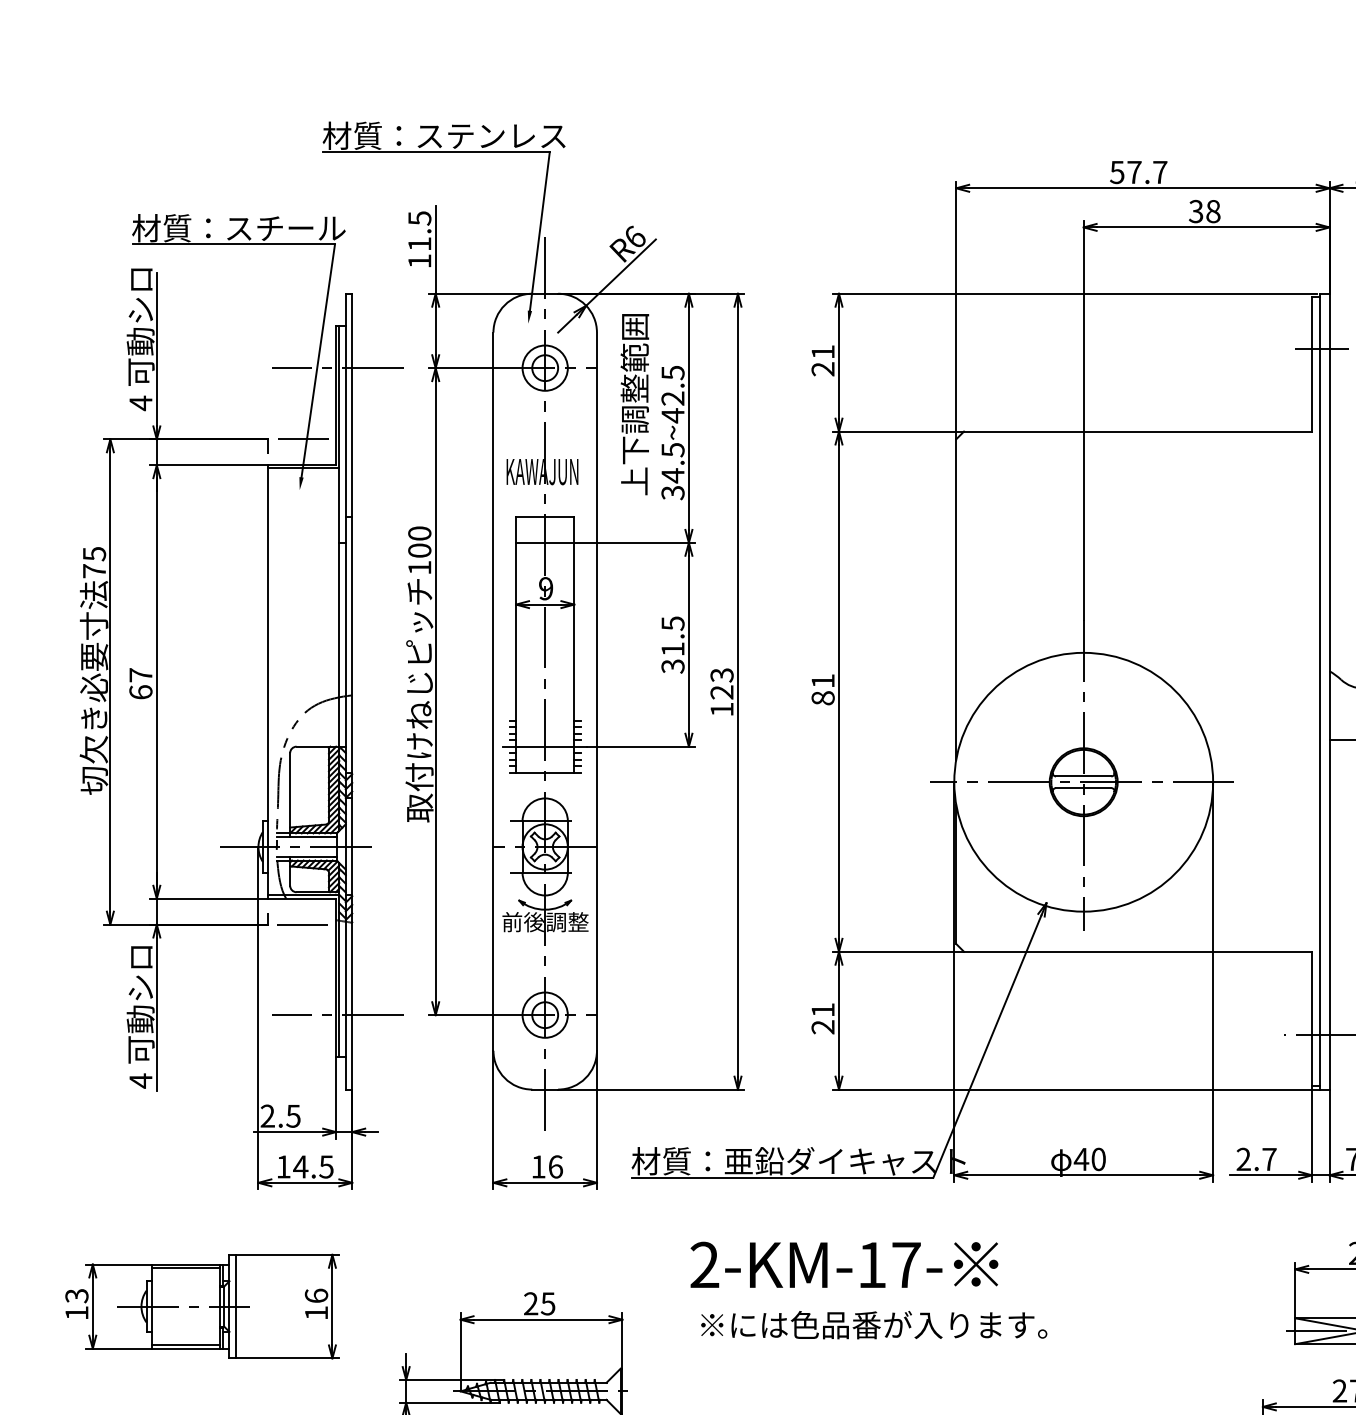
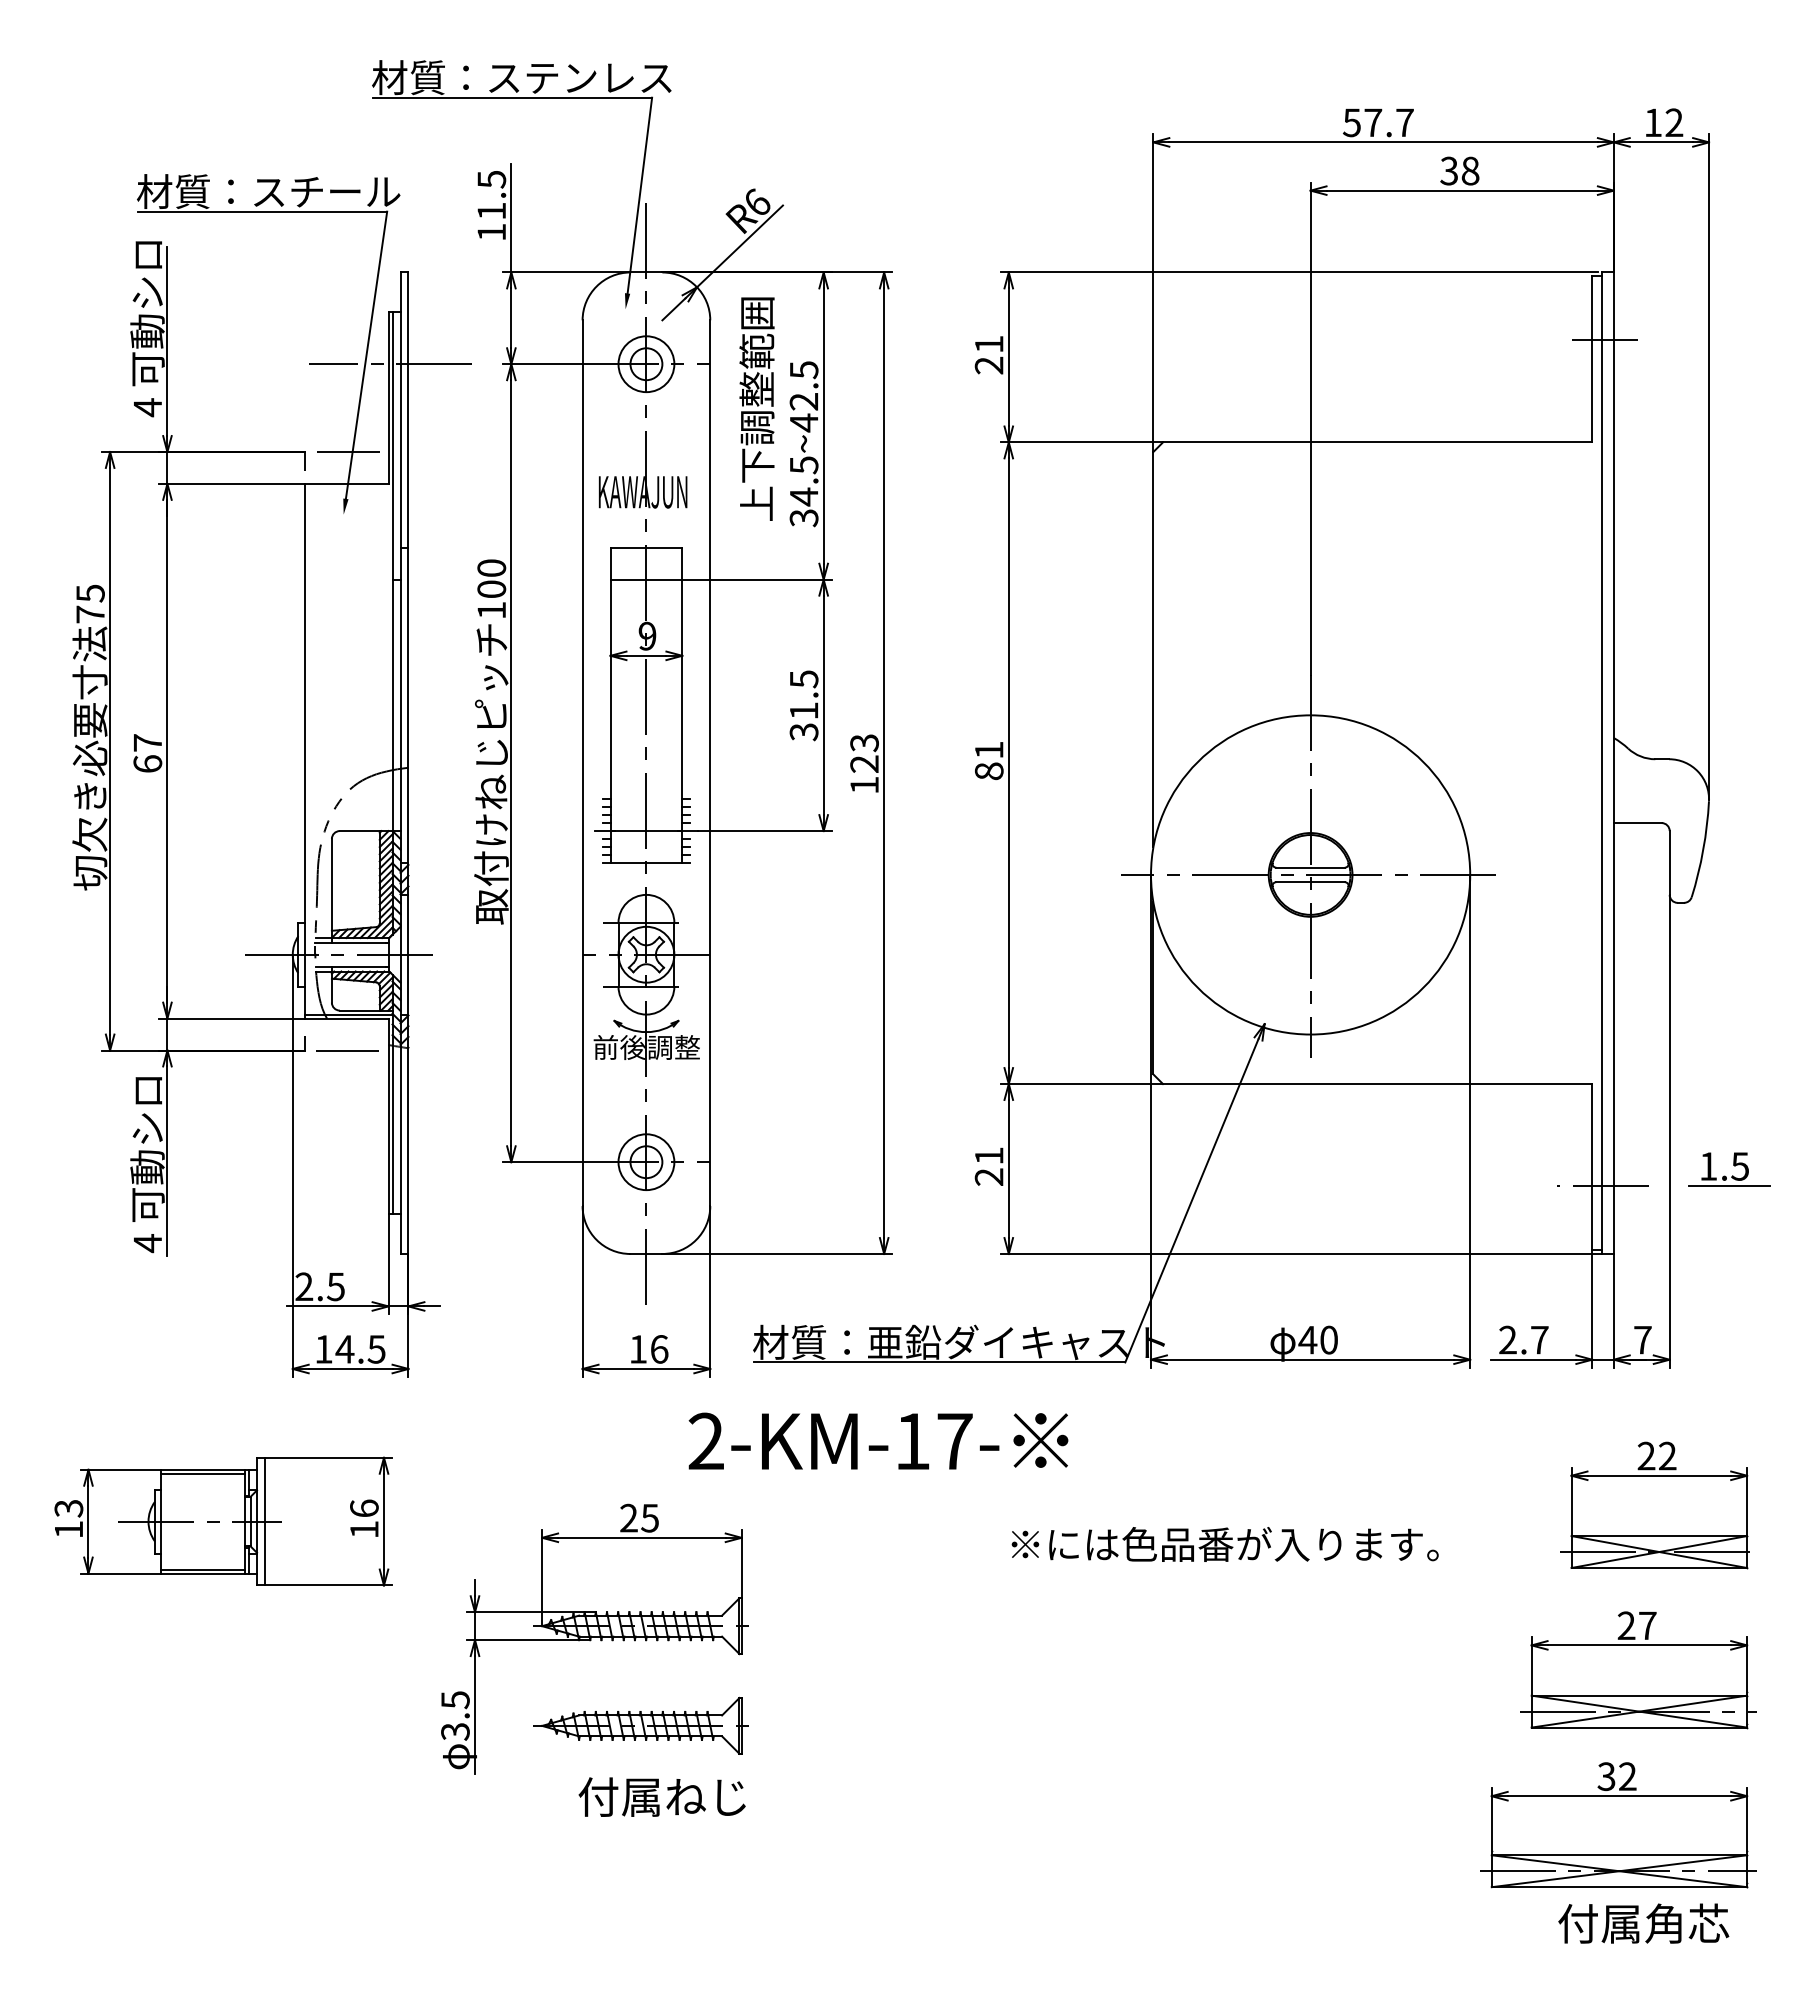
line: (303, 468) -> (348, 487), removed
line: (337, 1015) -> (390, 1162), removed
text: (844, 1264) -> (878, 1440), moved
text: (873, 1325) -> (1224, 1544), moved

